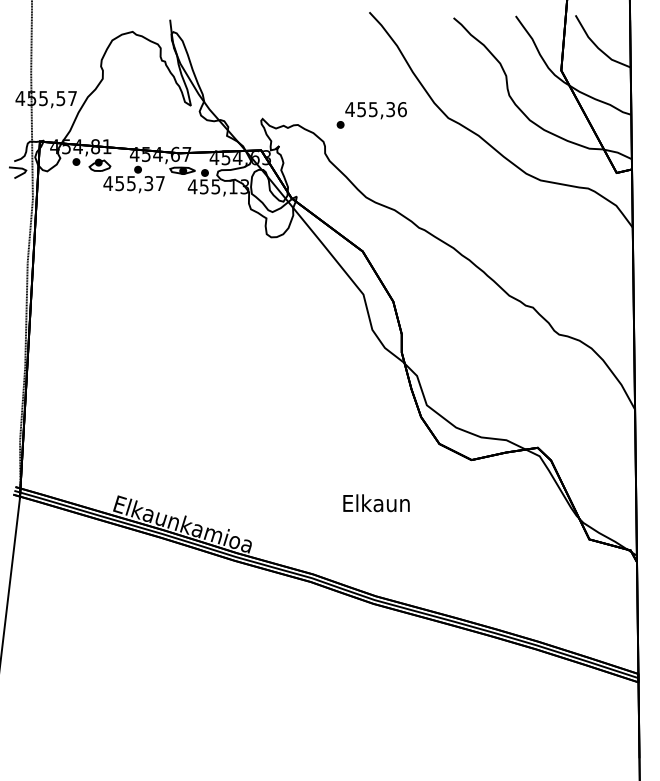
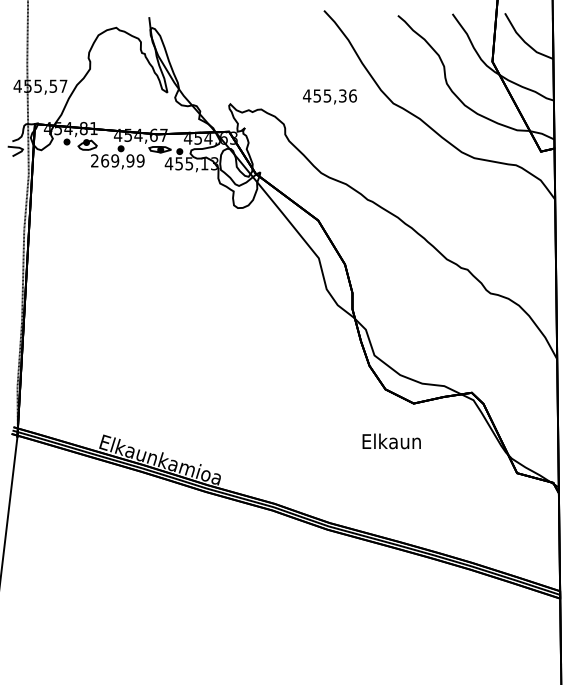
part: (340, 124) -> (298, 109), removed
text: (133, 183) -> (117, 160), 455,37 -> 269,99
text: (376, 503) -> (391, 441), moved

